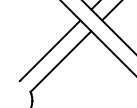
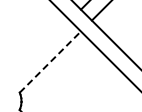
line: (50, 50) -> (39, 50), removed
line: (61, 61) -> (50, 61), solid -> dashed

